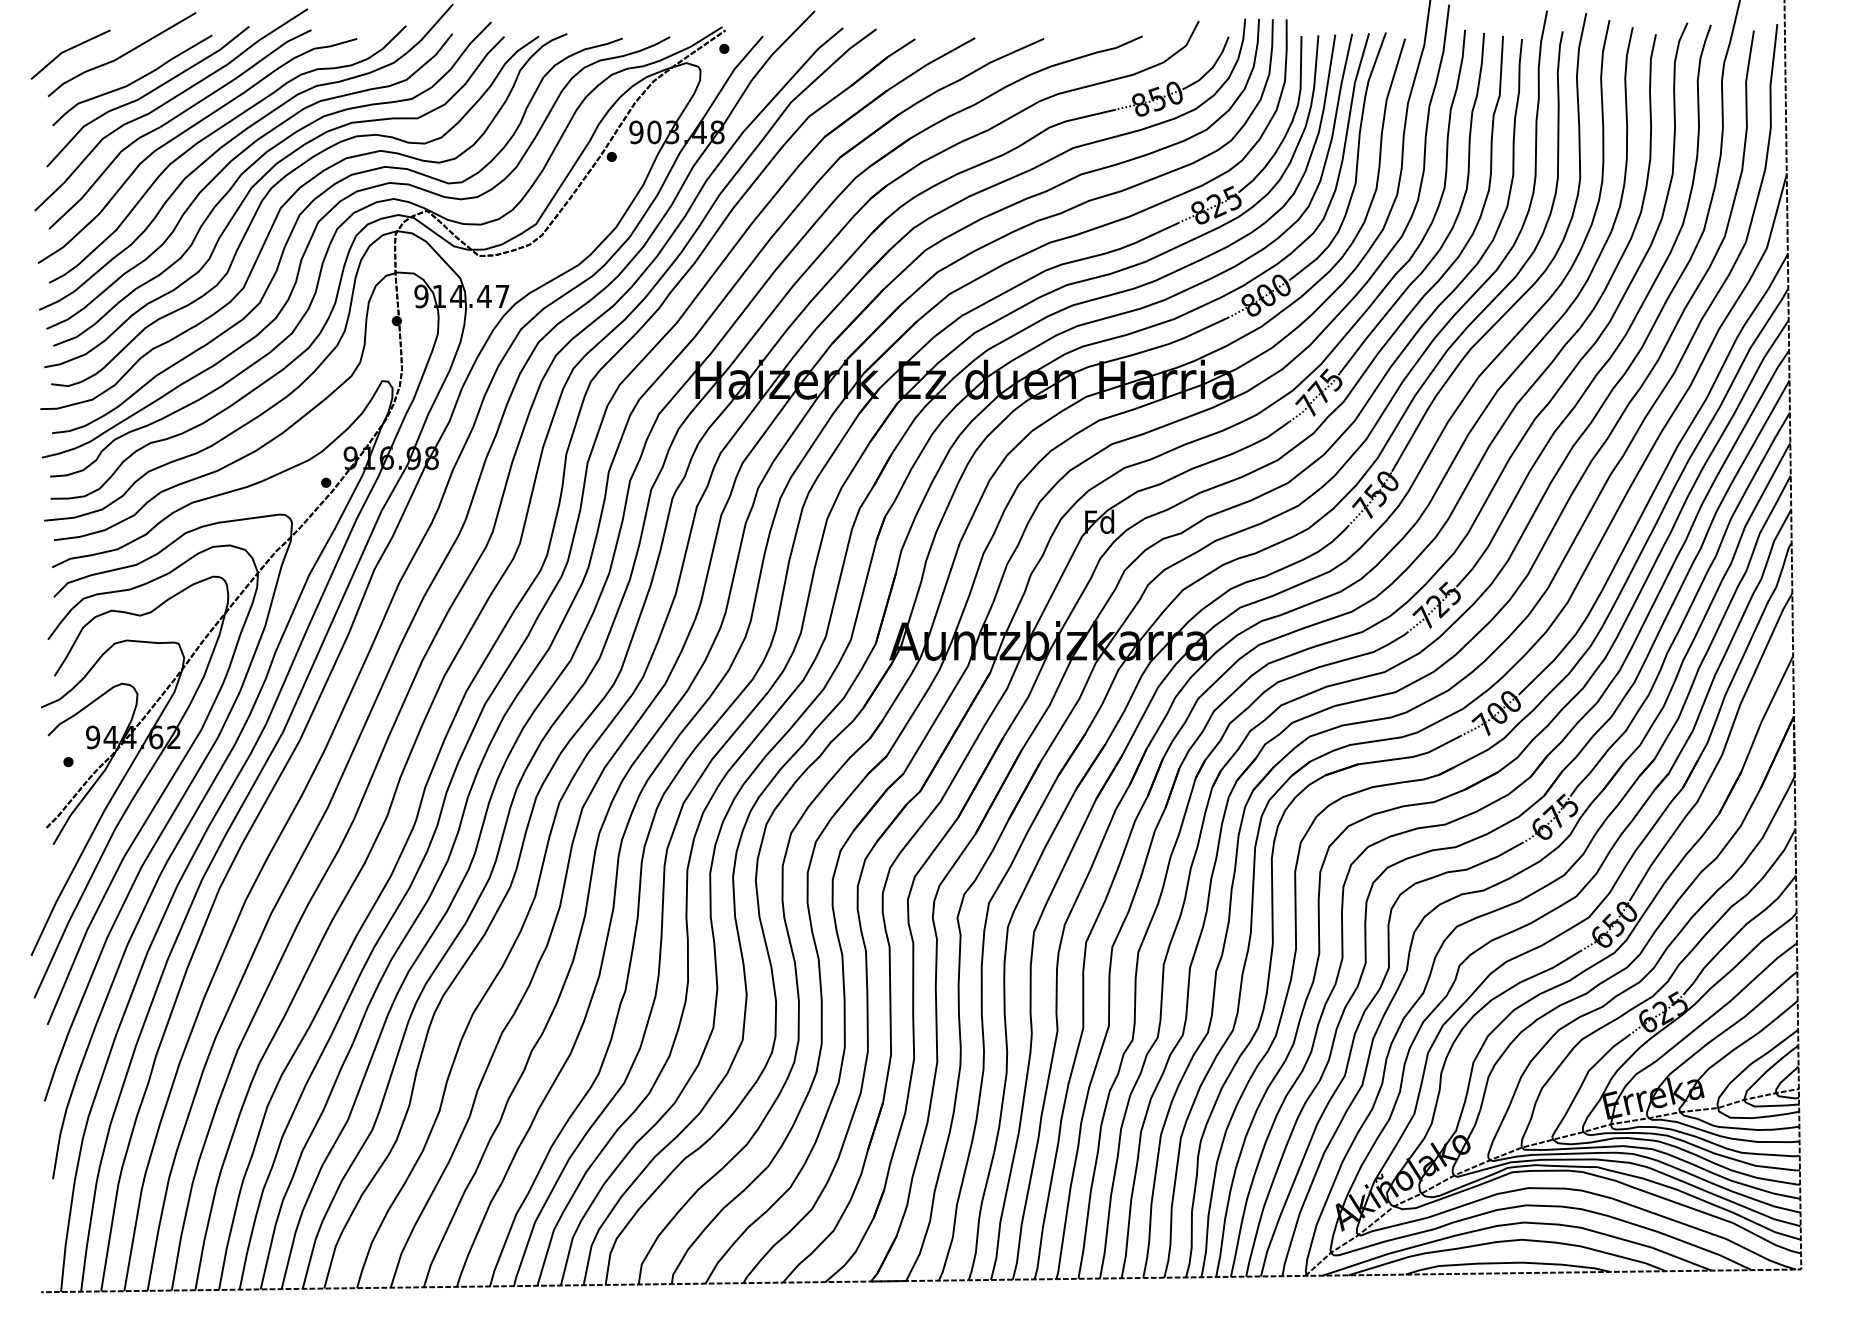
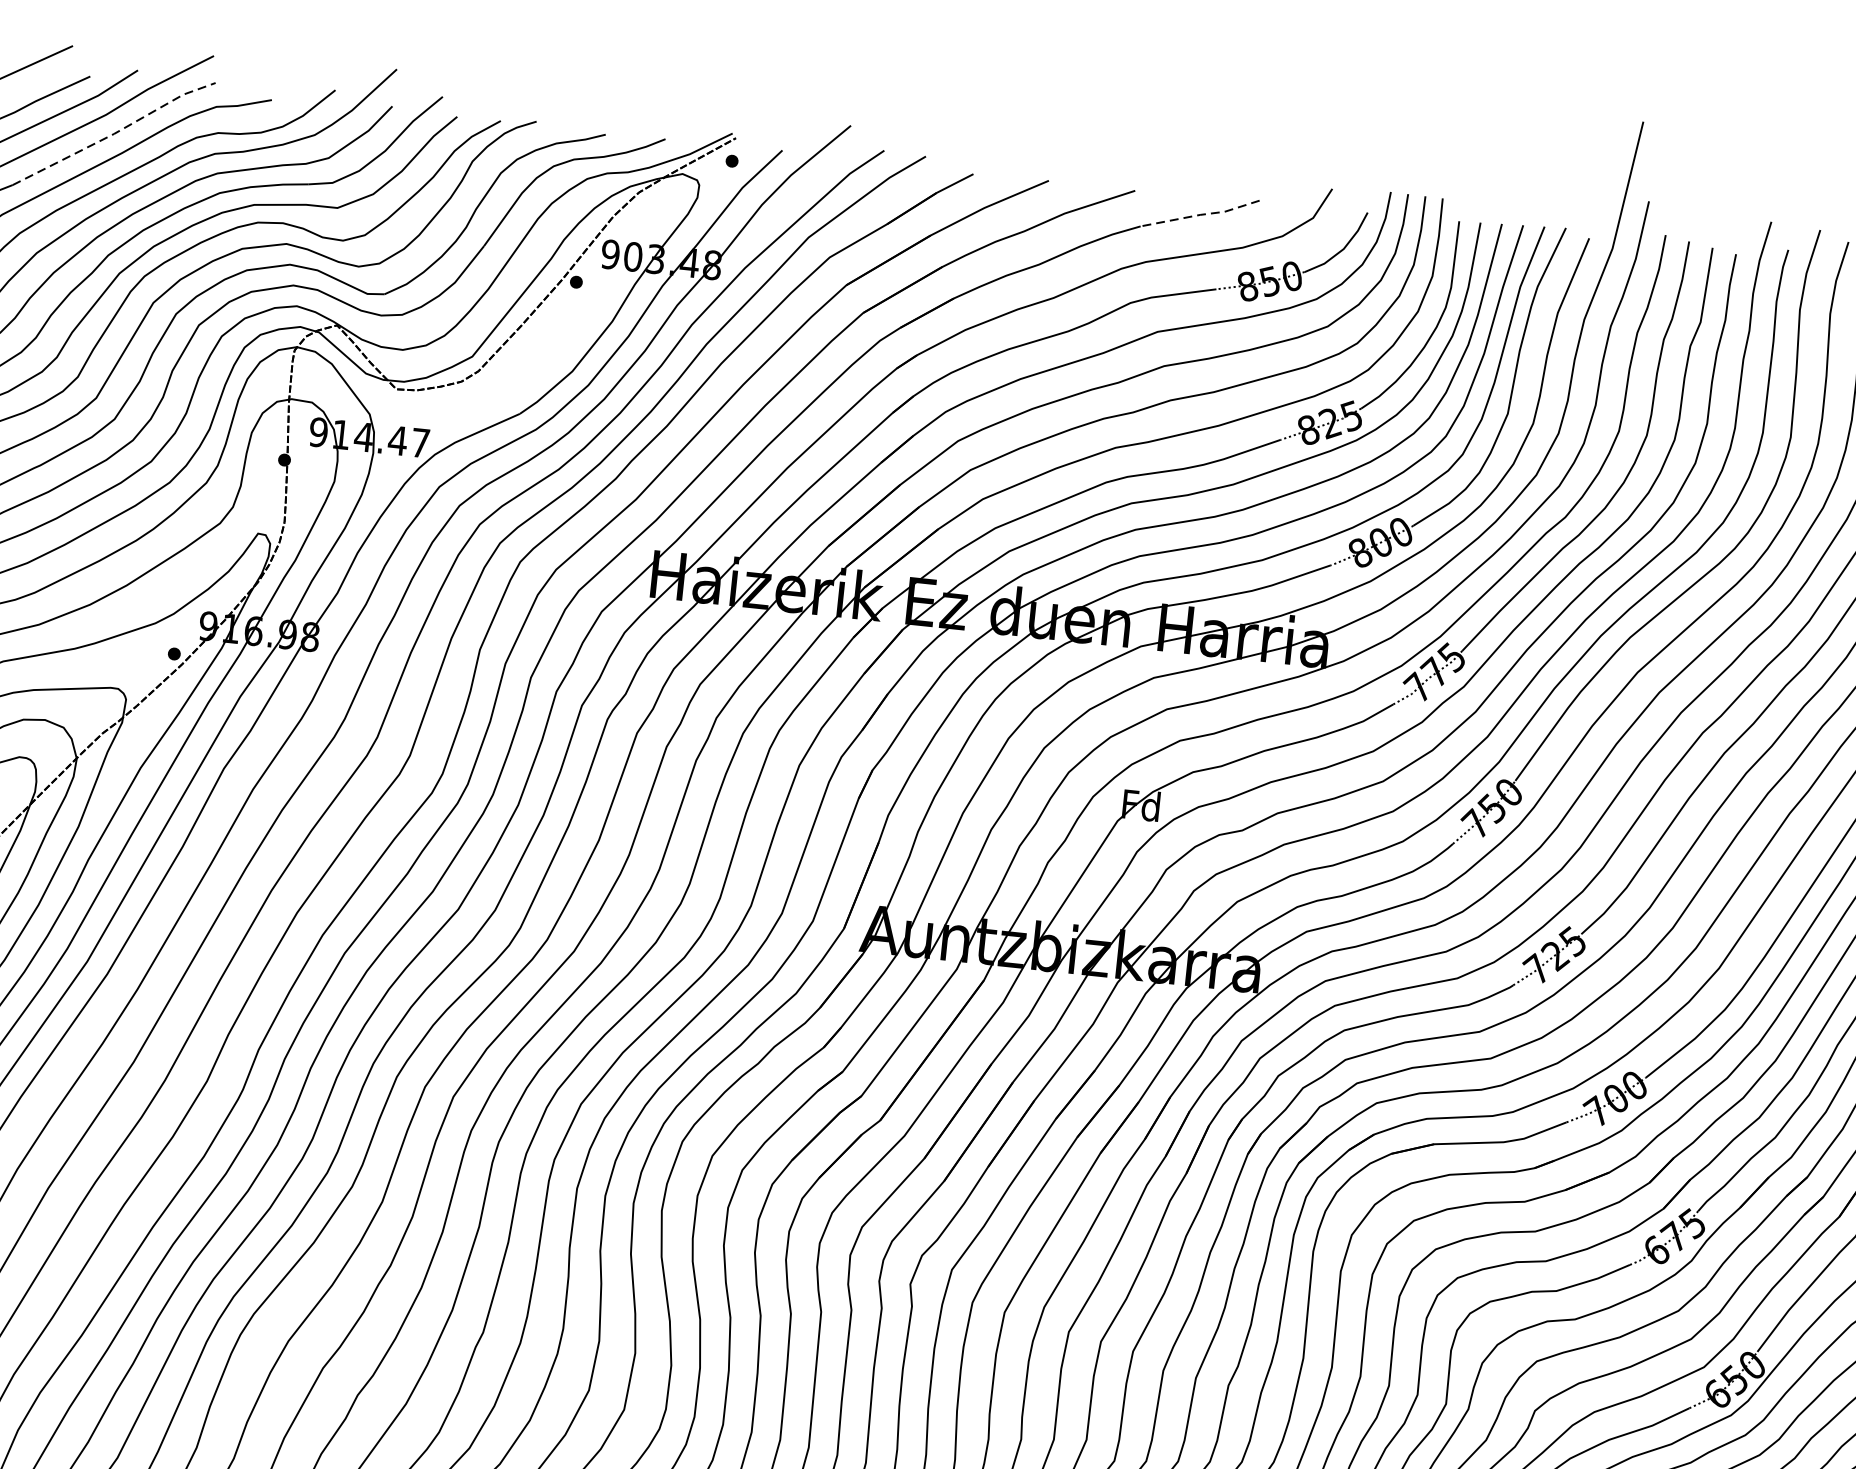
line: (1097, 52) -> (1200, 215), solid -> dashed
line: (236, 77) -> (115, 132), solid -> dashed

